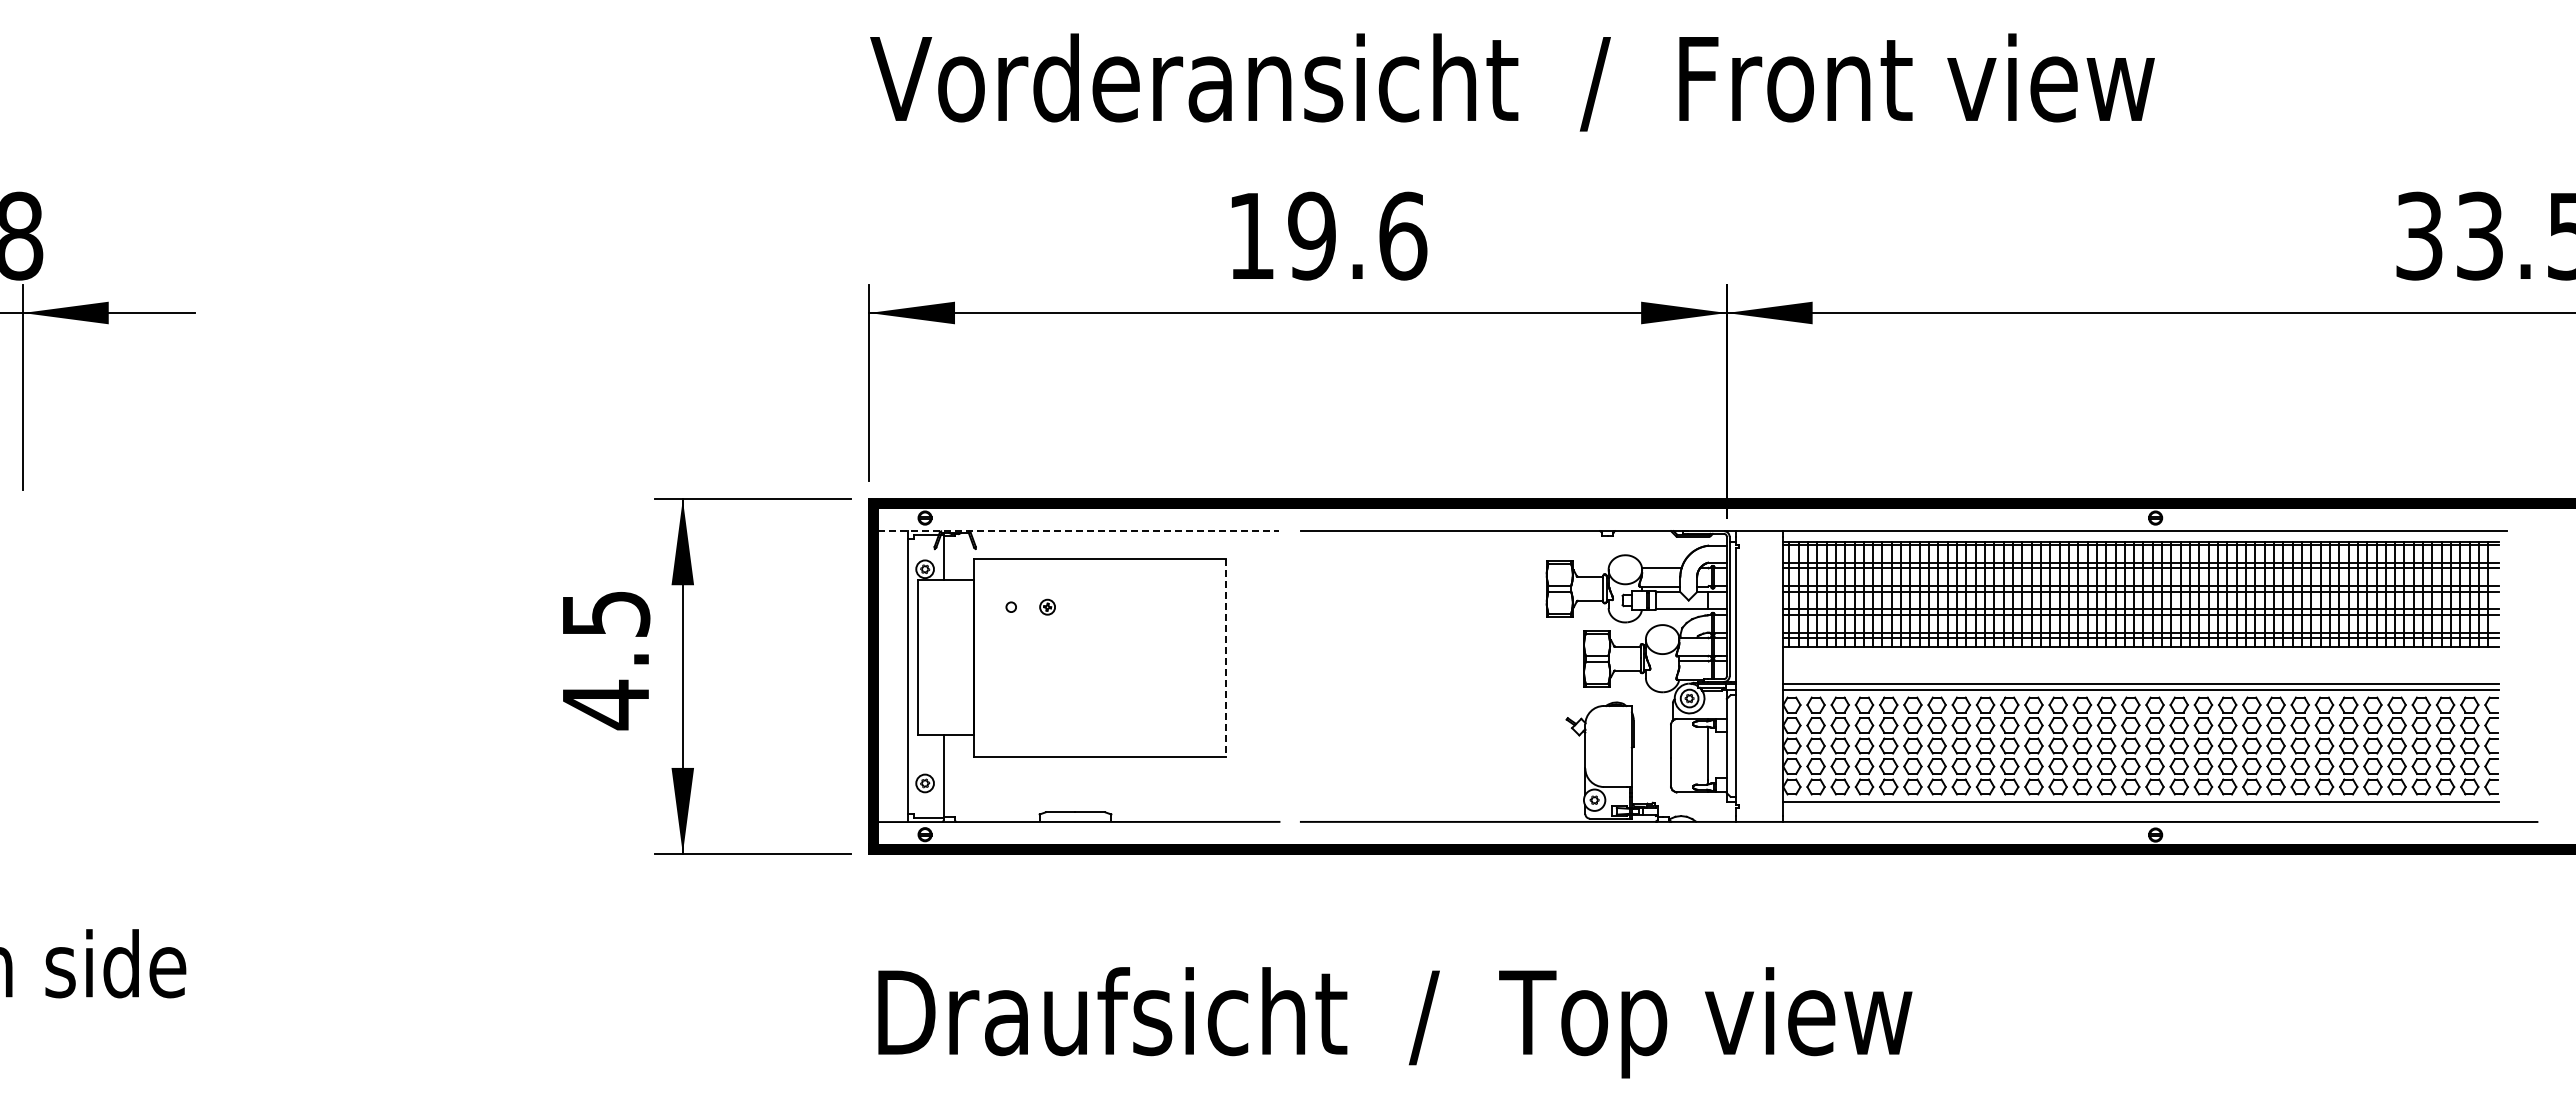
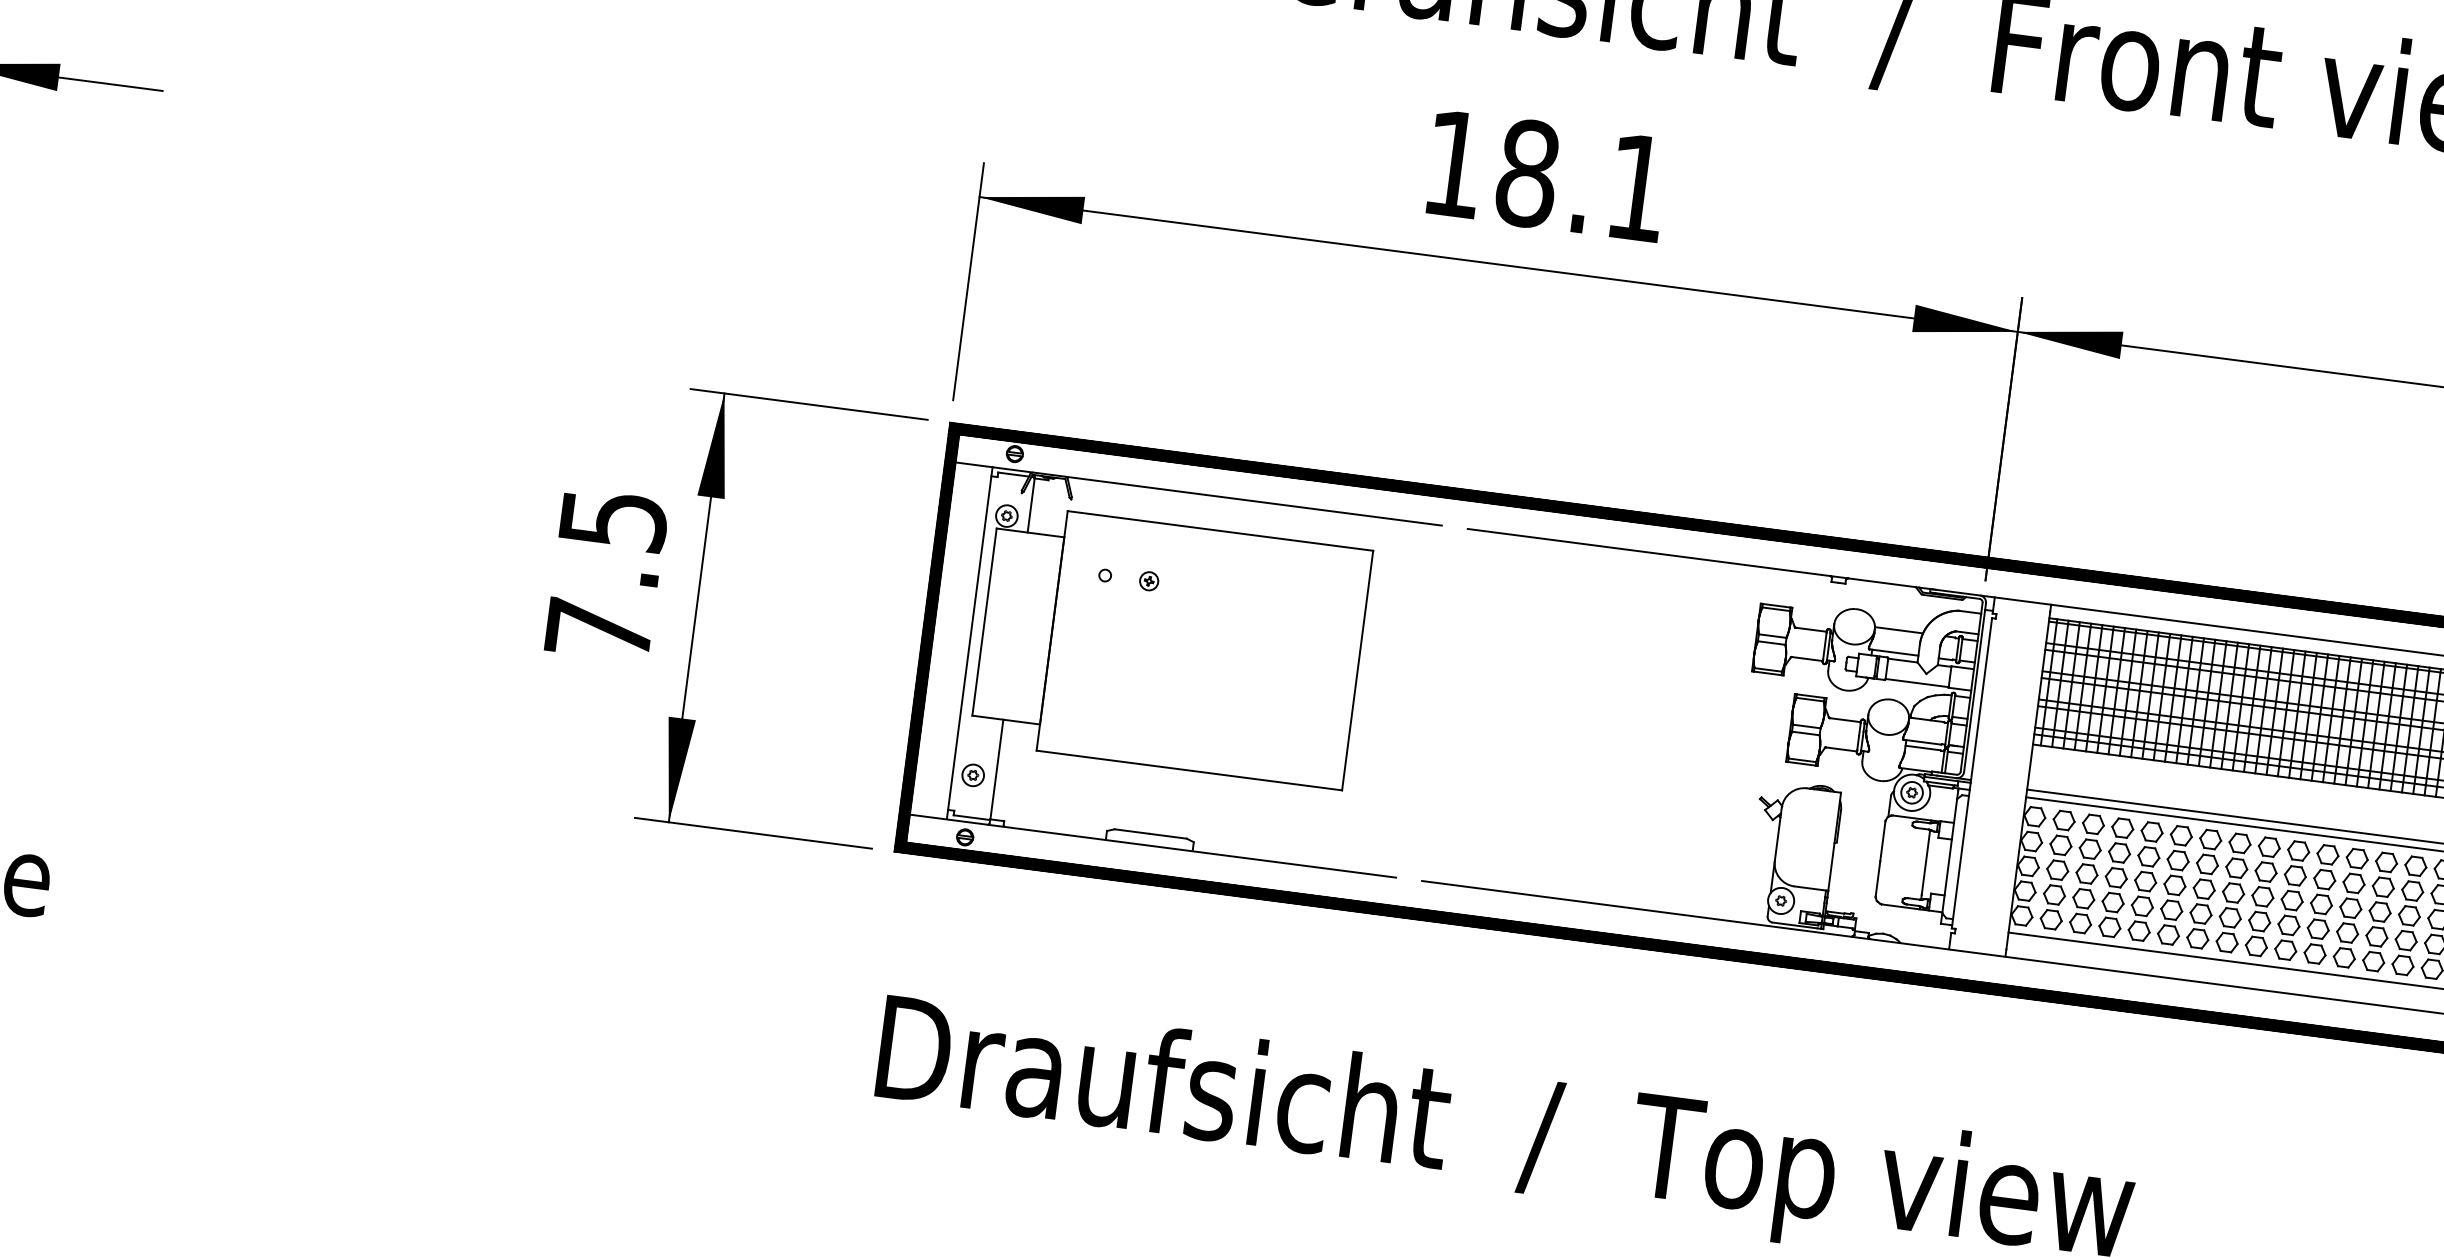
text: (1357, 235) -> (1582, 179), 19.6 -> 18.1
line: (1078, 531) -> (1198, 494), dashed -> solid
line: (1226, 657) -> (1357, 670), dashed -> solid
text: (605, 704) -> (598, 629), 4.5 -> 7.5

